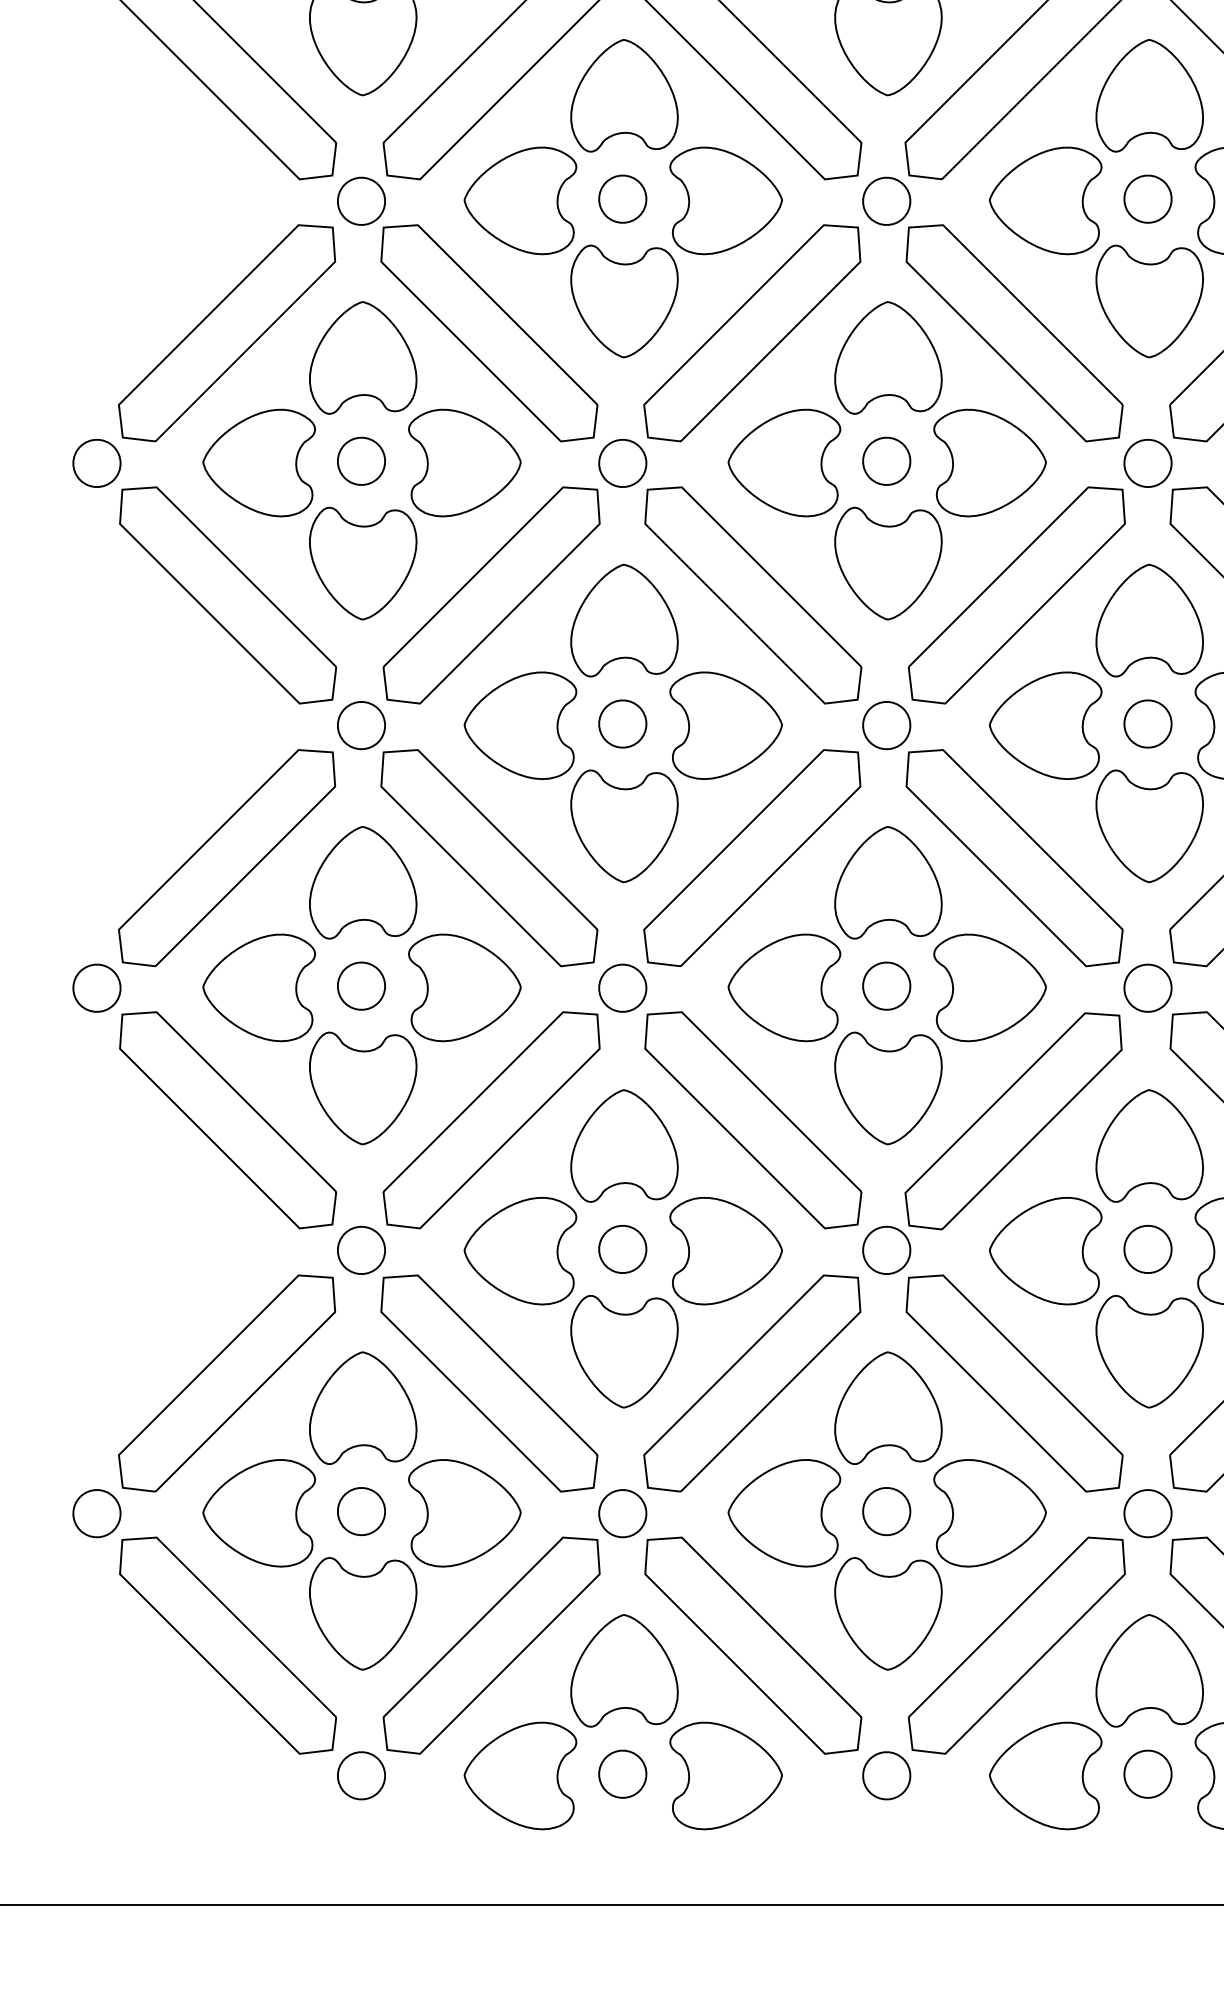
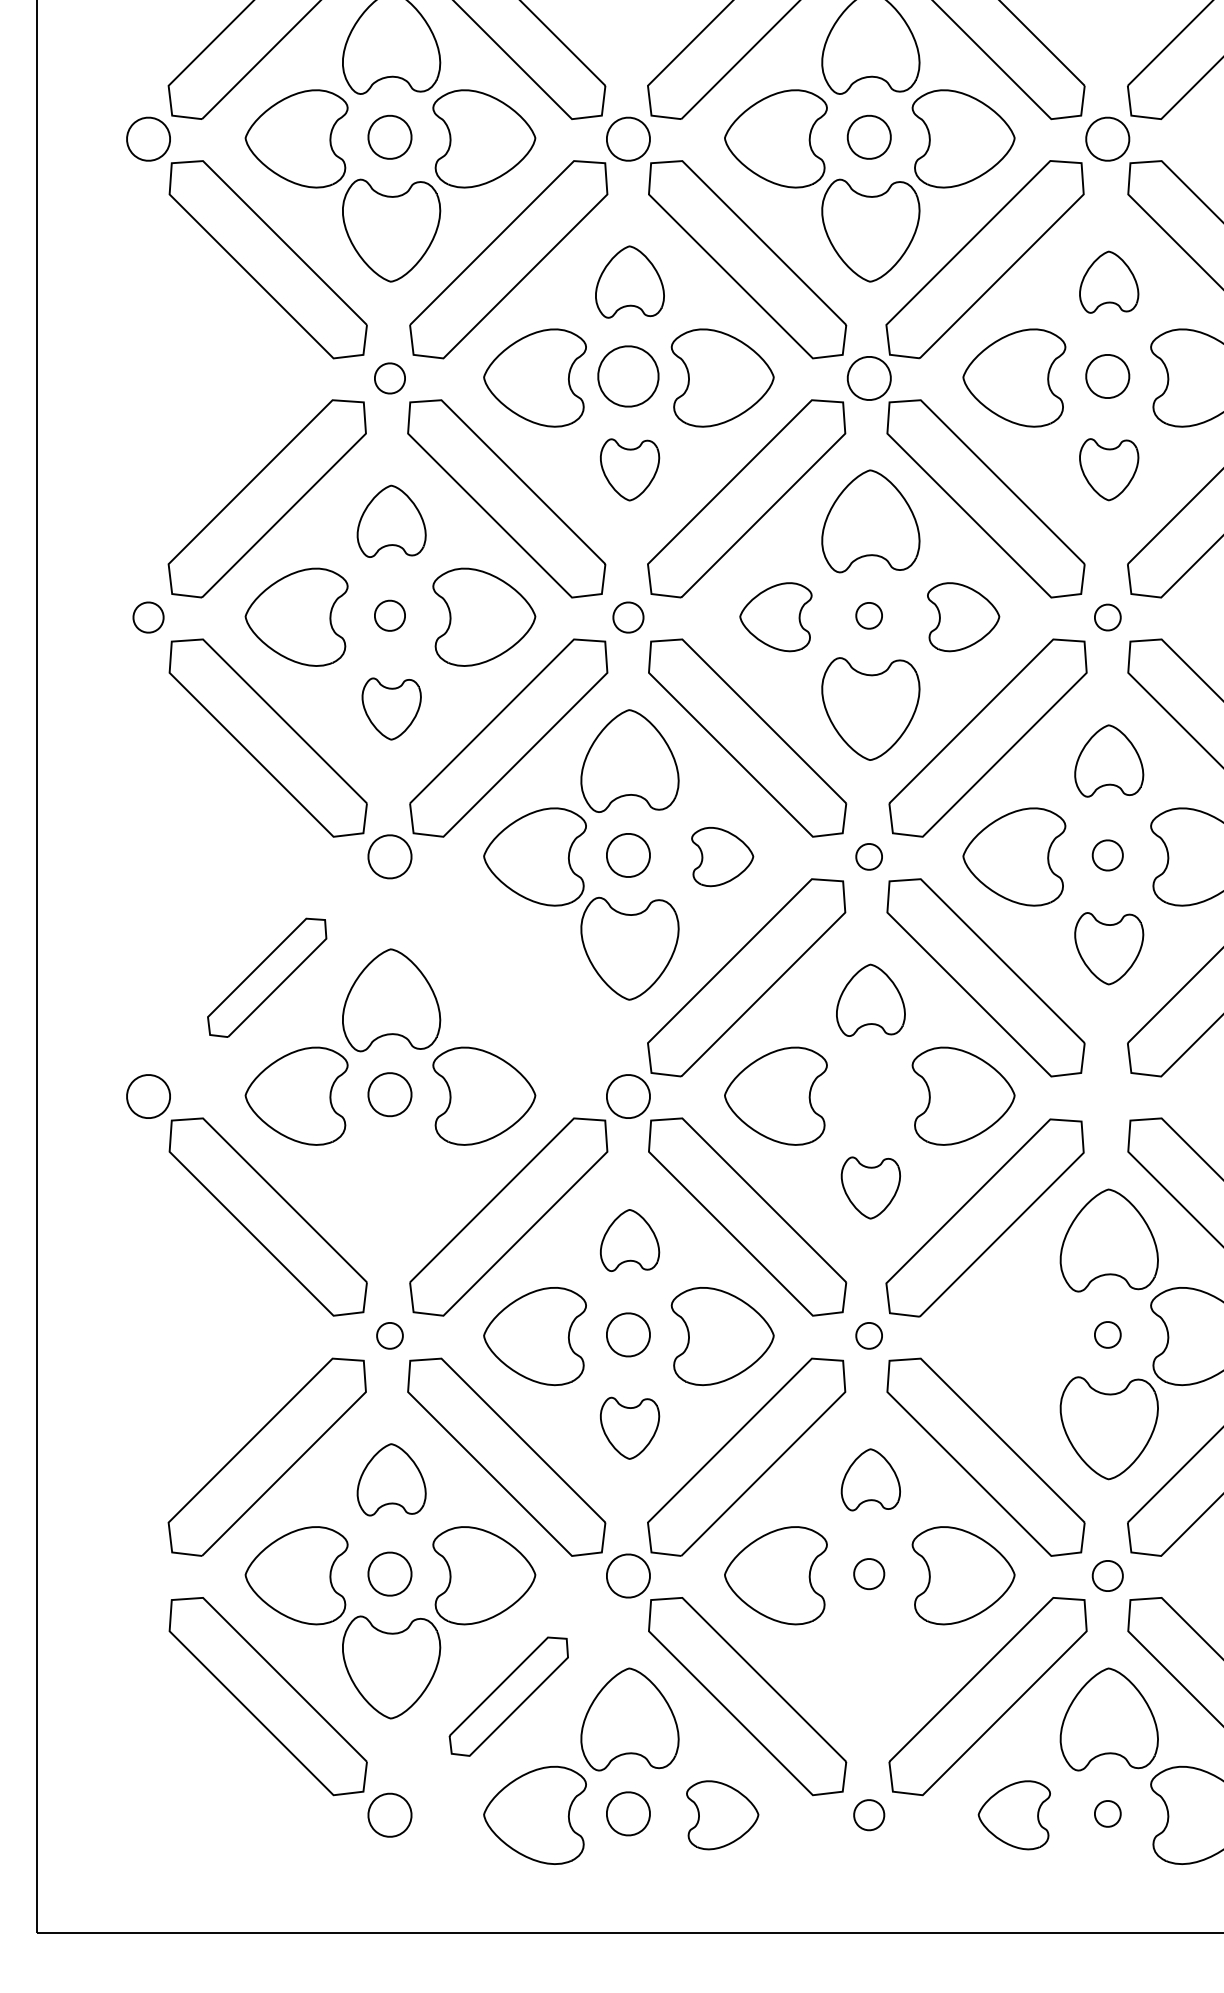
part: (623, 95) -> (629, 281), size x0.7
part: (1148, 96) -> (1108, 282), size x0.6
part: (622, 199) -> (628, 376), size x1.4
part: (360, 201) -> (389, 378), size x0.7
part: (623, 301) -> (629, 469), size x0.6
part: (1148, 301) -> (1108, 469), size x0.6
part: (363, 358) -> (391, 521), size x0.7
part: (360, 461) -> (389, 615), size x0.7
part: (885, 461) -> (868, 615), size x0.6
part: (783, 462) -> (775, 616), size x0.7
part: (989, 462) -> (963, 616), size x0.7
part: (96, 463) -> (148, 617), size x0.7
part: (622, 463) -> (628, 617), size x0.7
part: (1147, 463) -> (1107, 617), size x0.6
part: (363, 563) -> (391, 708), size x0.6
part: (1148, 619) -> (1108, 760), size x0.7
part: (1147, 724) -> (1107, 855), size x0.7
part: (725, 725) -> (722, 856), size x0.6
part: (885, 725) -> (868, 856), size x0.6
part: (1148, 826) -> (1108, 948), size x0.7
part: (226, 857) -> (266, 977), size x0.6
part: (489, 857) -> (506, 977), removed
part: (888, 882) -> (870, 1000), size x0.7
part: (885, 985) -> (868, 1094), removed
part: (1147, 988) -> (1107, 1096), removed
part: (363, 1087) -> (391, 1187), removed
part: (888, 1087) -> (870, 1187), size x0.6
part: (623, 1145) -> (629, 1240), size x0.6
part: (1147, 1248) -> (1107, 1334), size x0.6
part: (360, 1250) -> (389, 1335), size x0.6
part: (885, 1250) -> (868, 1335), size x0.6
part: (1045, 1251) -> (1014, 1336), removed
part: (623, 1351) -> (629, 1428), size x0.6
part: (363, 1407) -> (391, 1479), size x0.7
part: (888, 1407) -> (870, 1479), size x0.6
part: (885, 1510) -> (868, 1573), size x0.7
part: (96, 1513) -> (148, 1575), removed
part: (1147, 1513) -> (1107, 1575), size x0.7
part: (888, 1613) -> (870, 1667), removed
part: (491, 1645) -> (508, 1696), size x0.6
part: (1147, 1773) -> (1107, 1813), size x0.6
part: (725, 1774) -> (722, 1814), size x0.7
part: (885, 1774) -> (868, 1814), size x0.7
part: (1045, 1774) -> (1014, 1814), size x0.7

